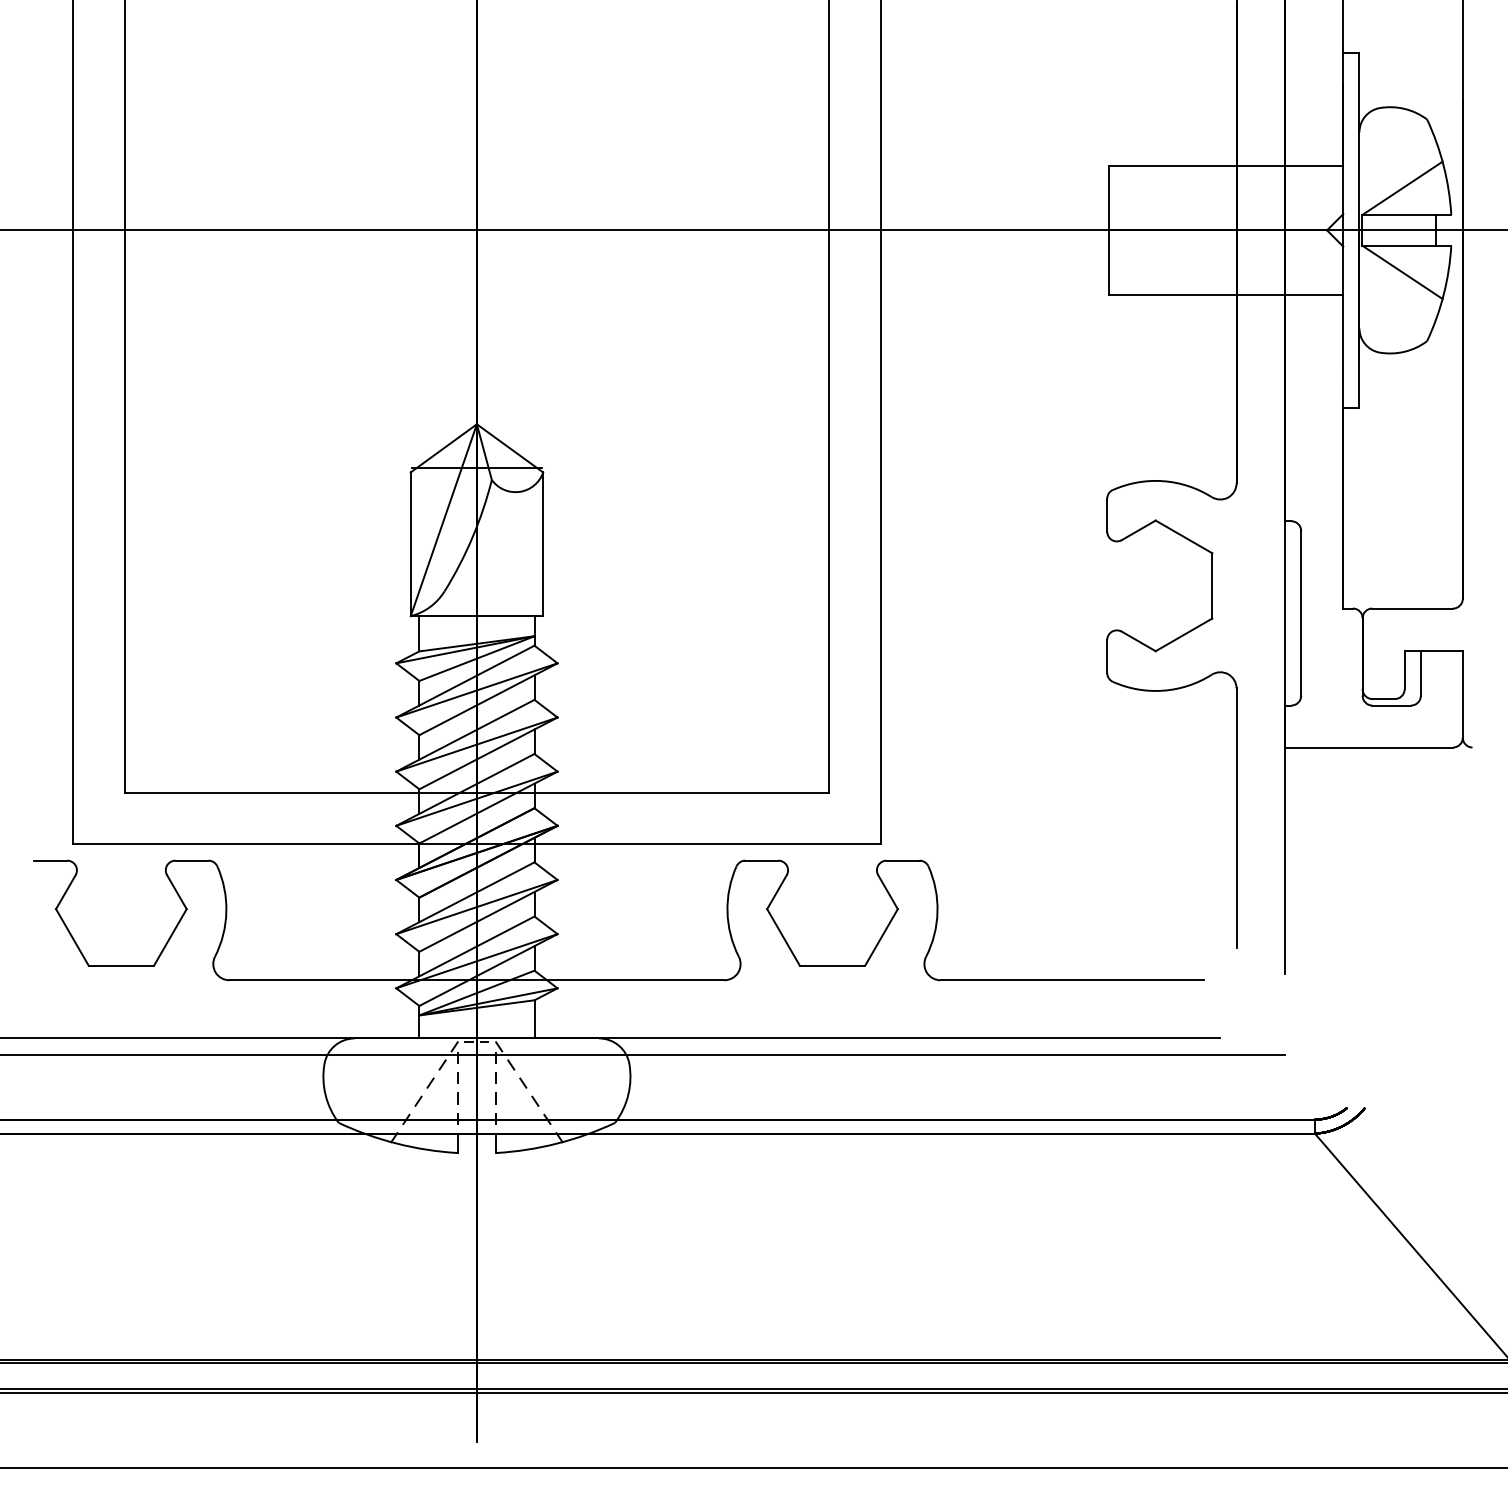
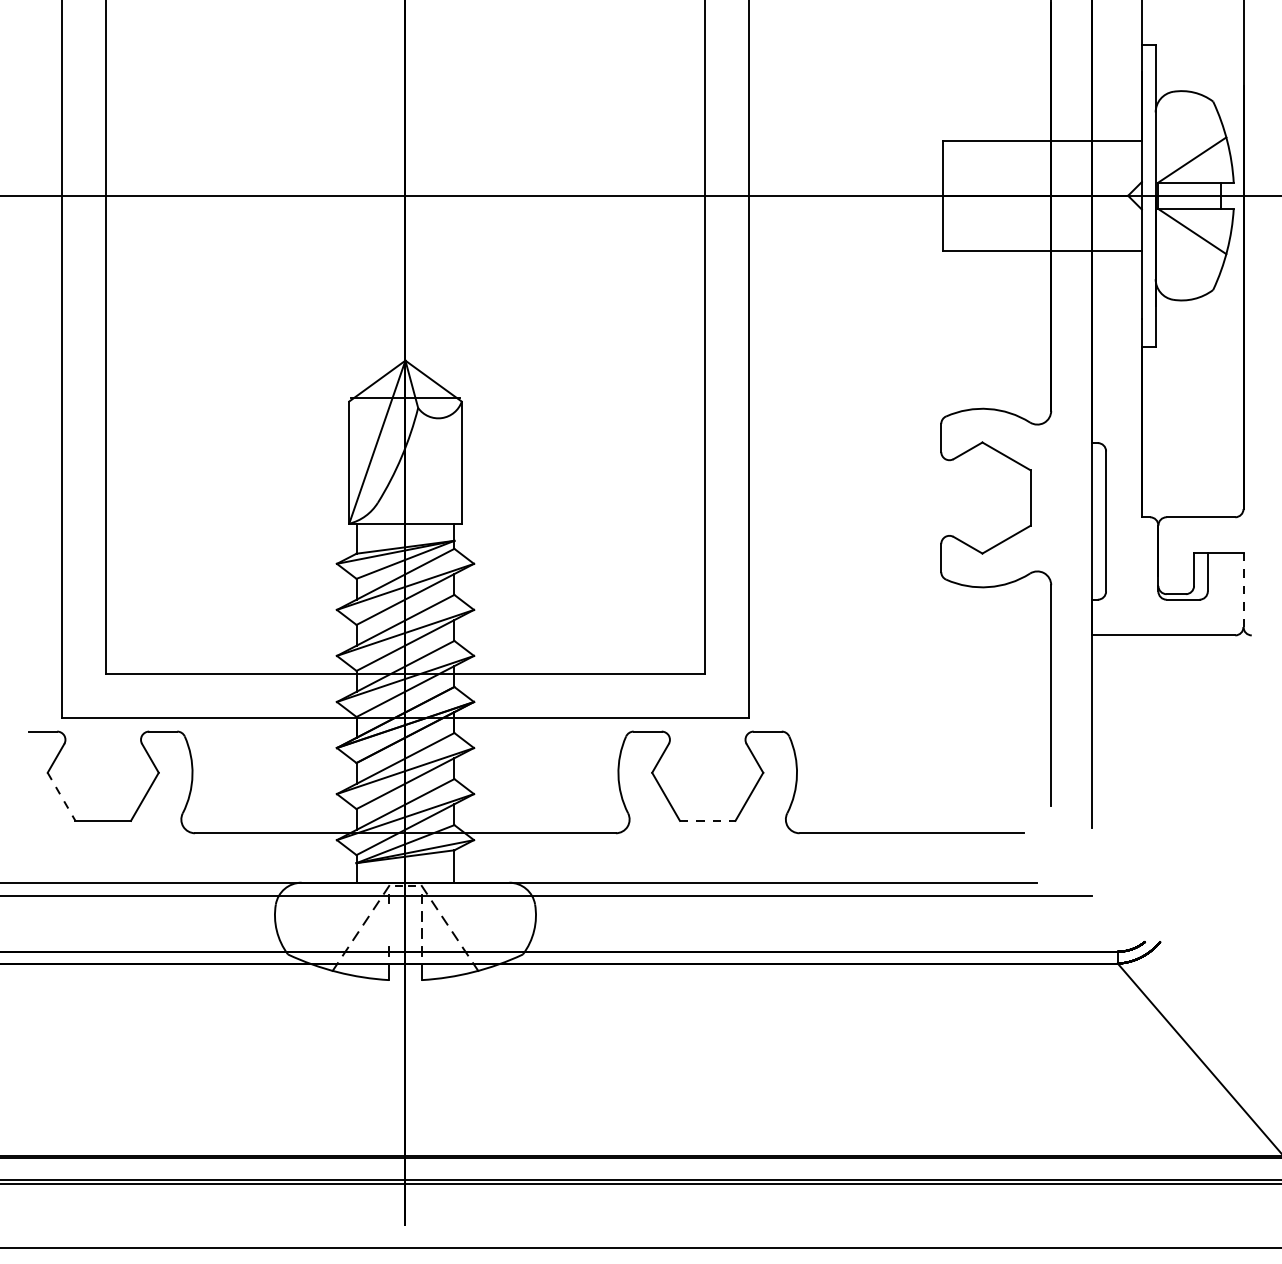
line: (1462, 693) -> (1243, 589), solid -> dashed
line: (72, 937) -> (61, 796), solid -> dashed
line: (832, 965) -> (707, 820), solid -> dashed
line: (456, 1084) -> (388, 921), removed

